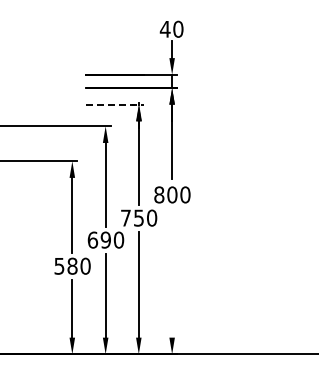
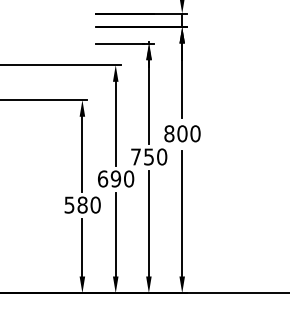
line: (115, 104) -> (125, 43), dashed -> solid
line: (172, 274) -> (182, 213), added

